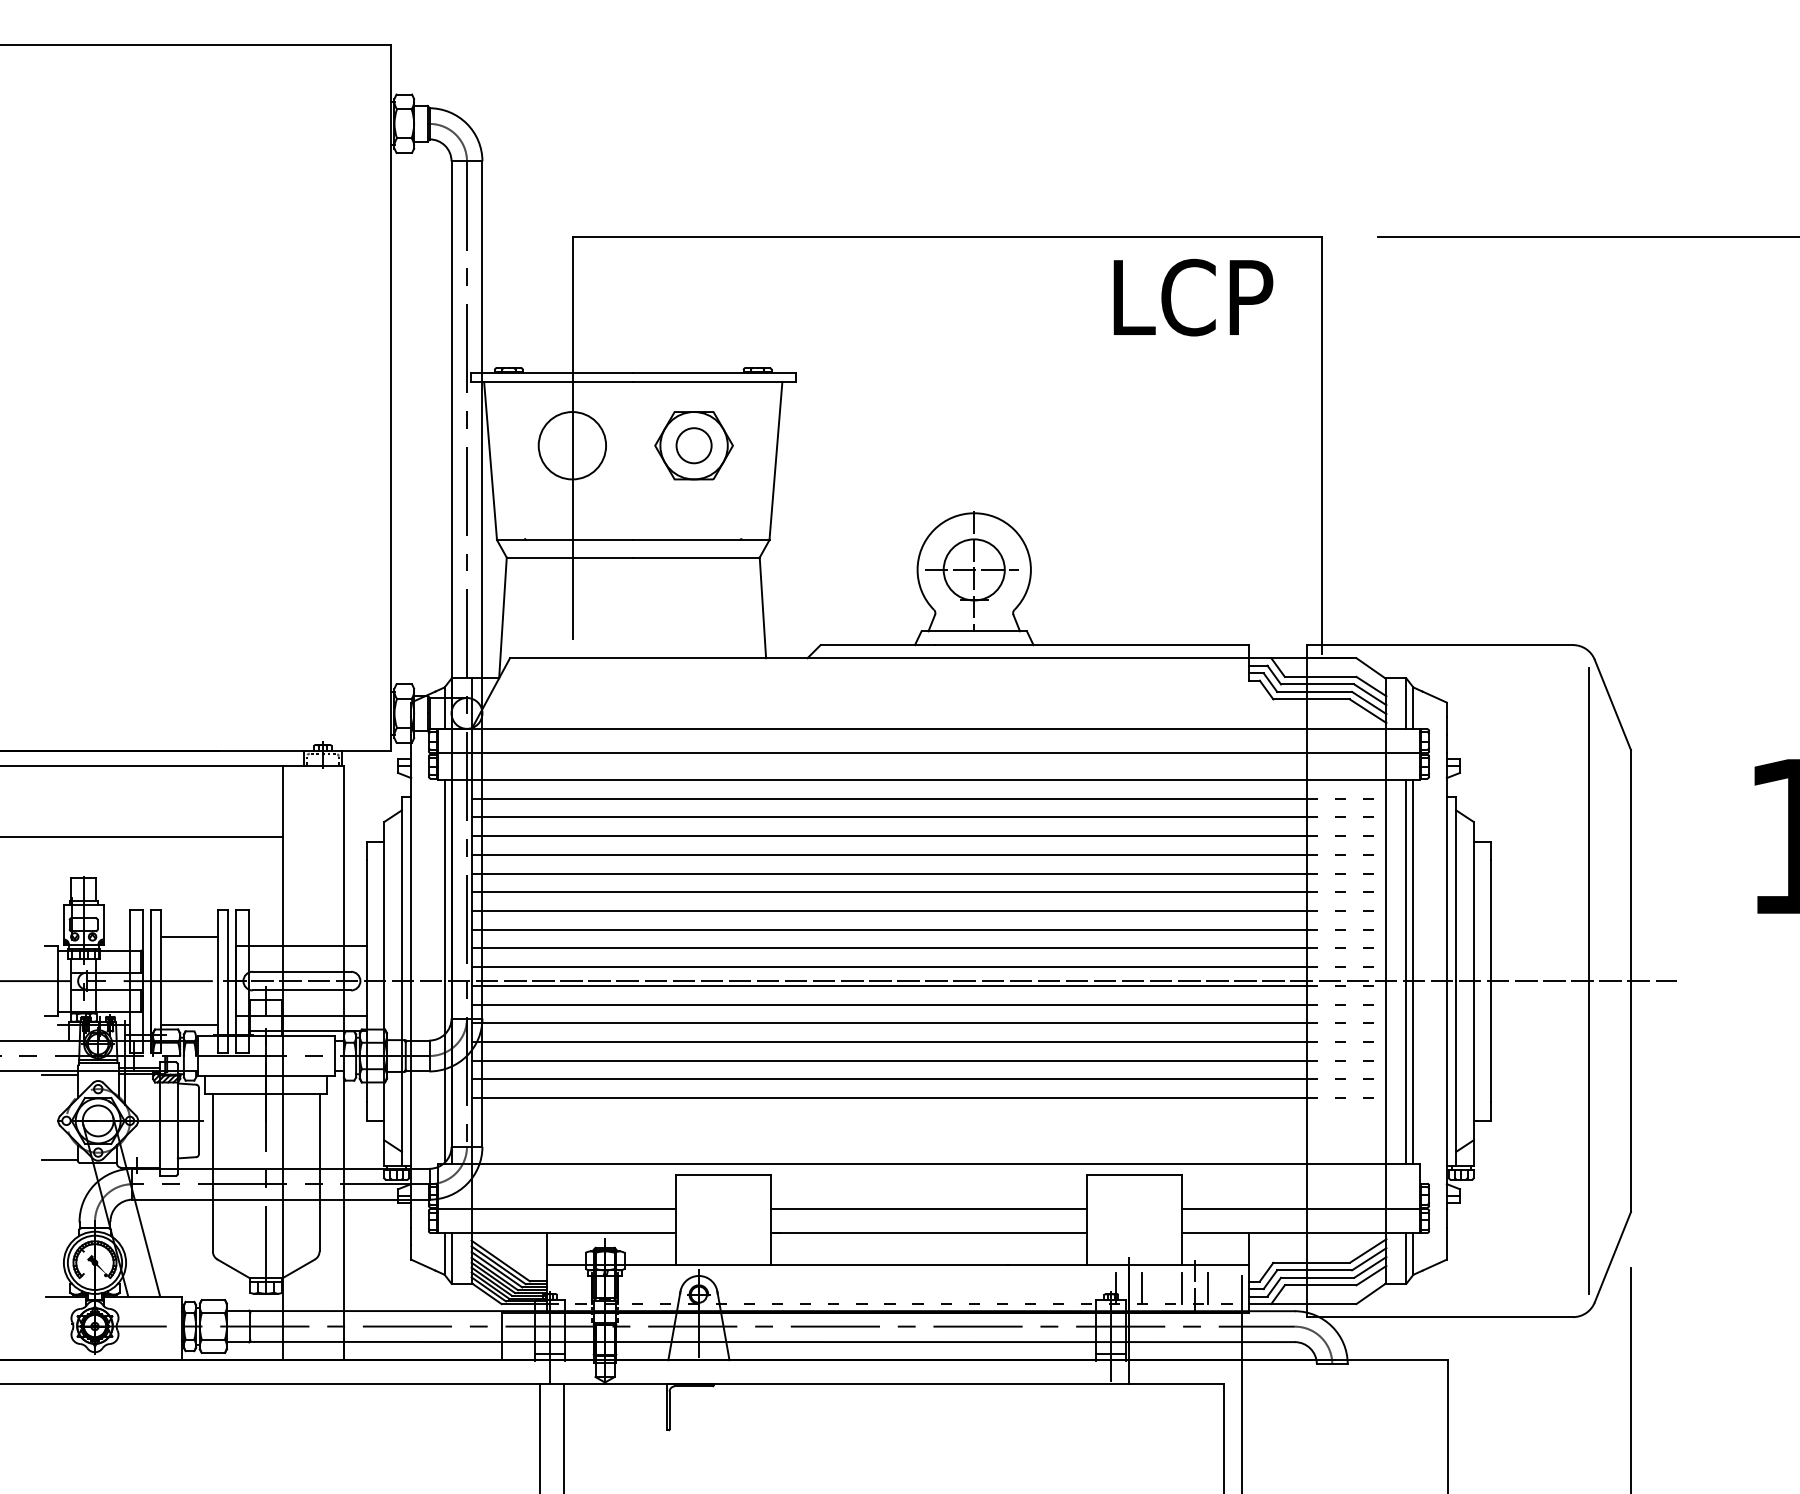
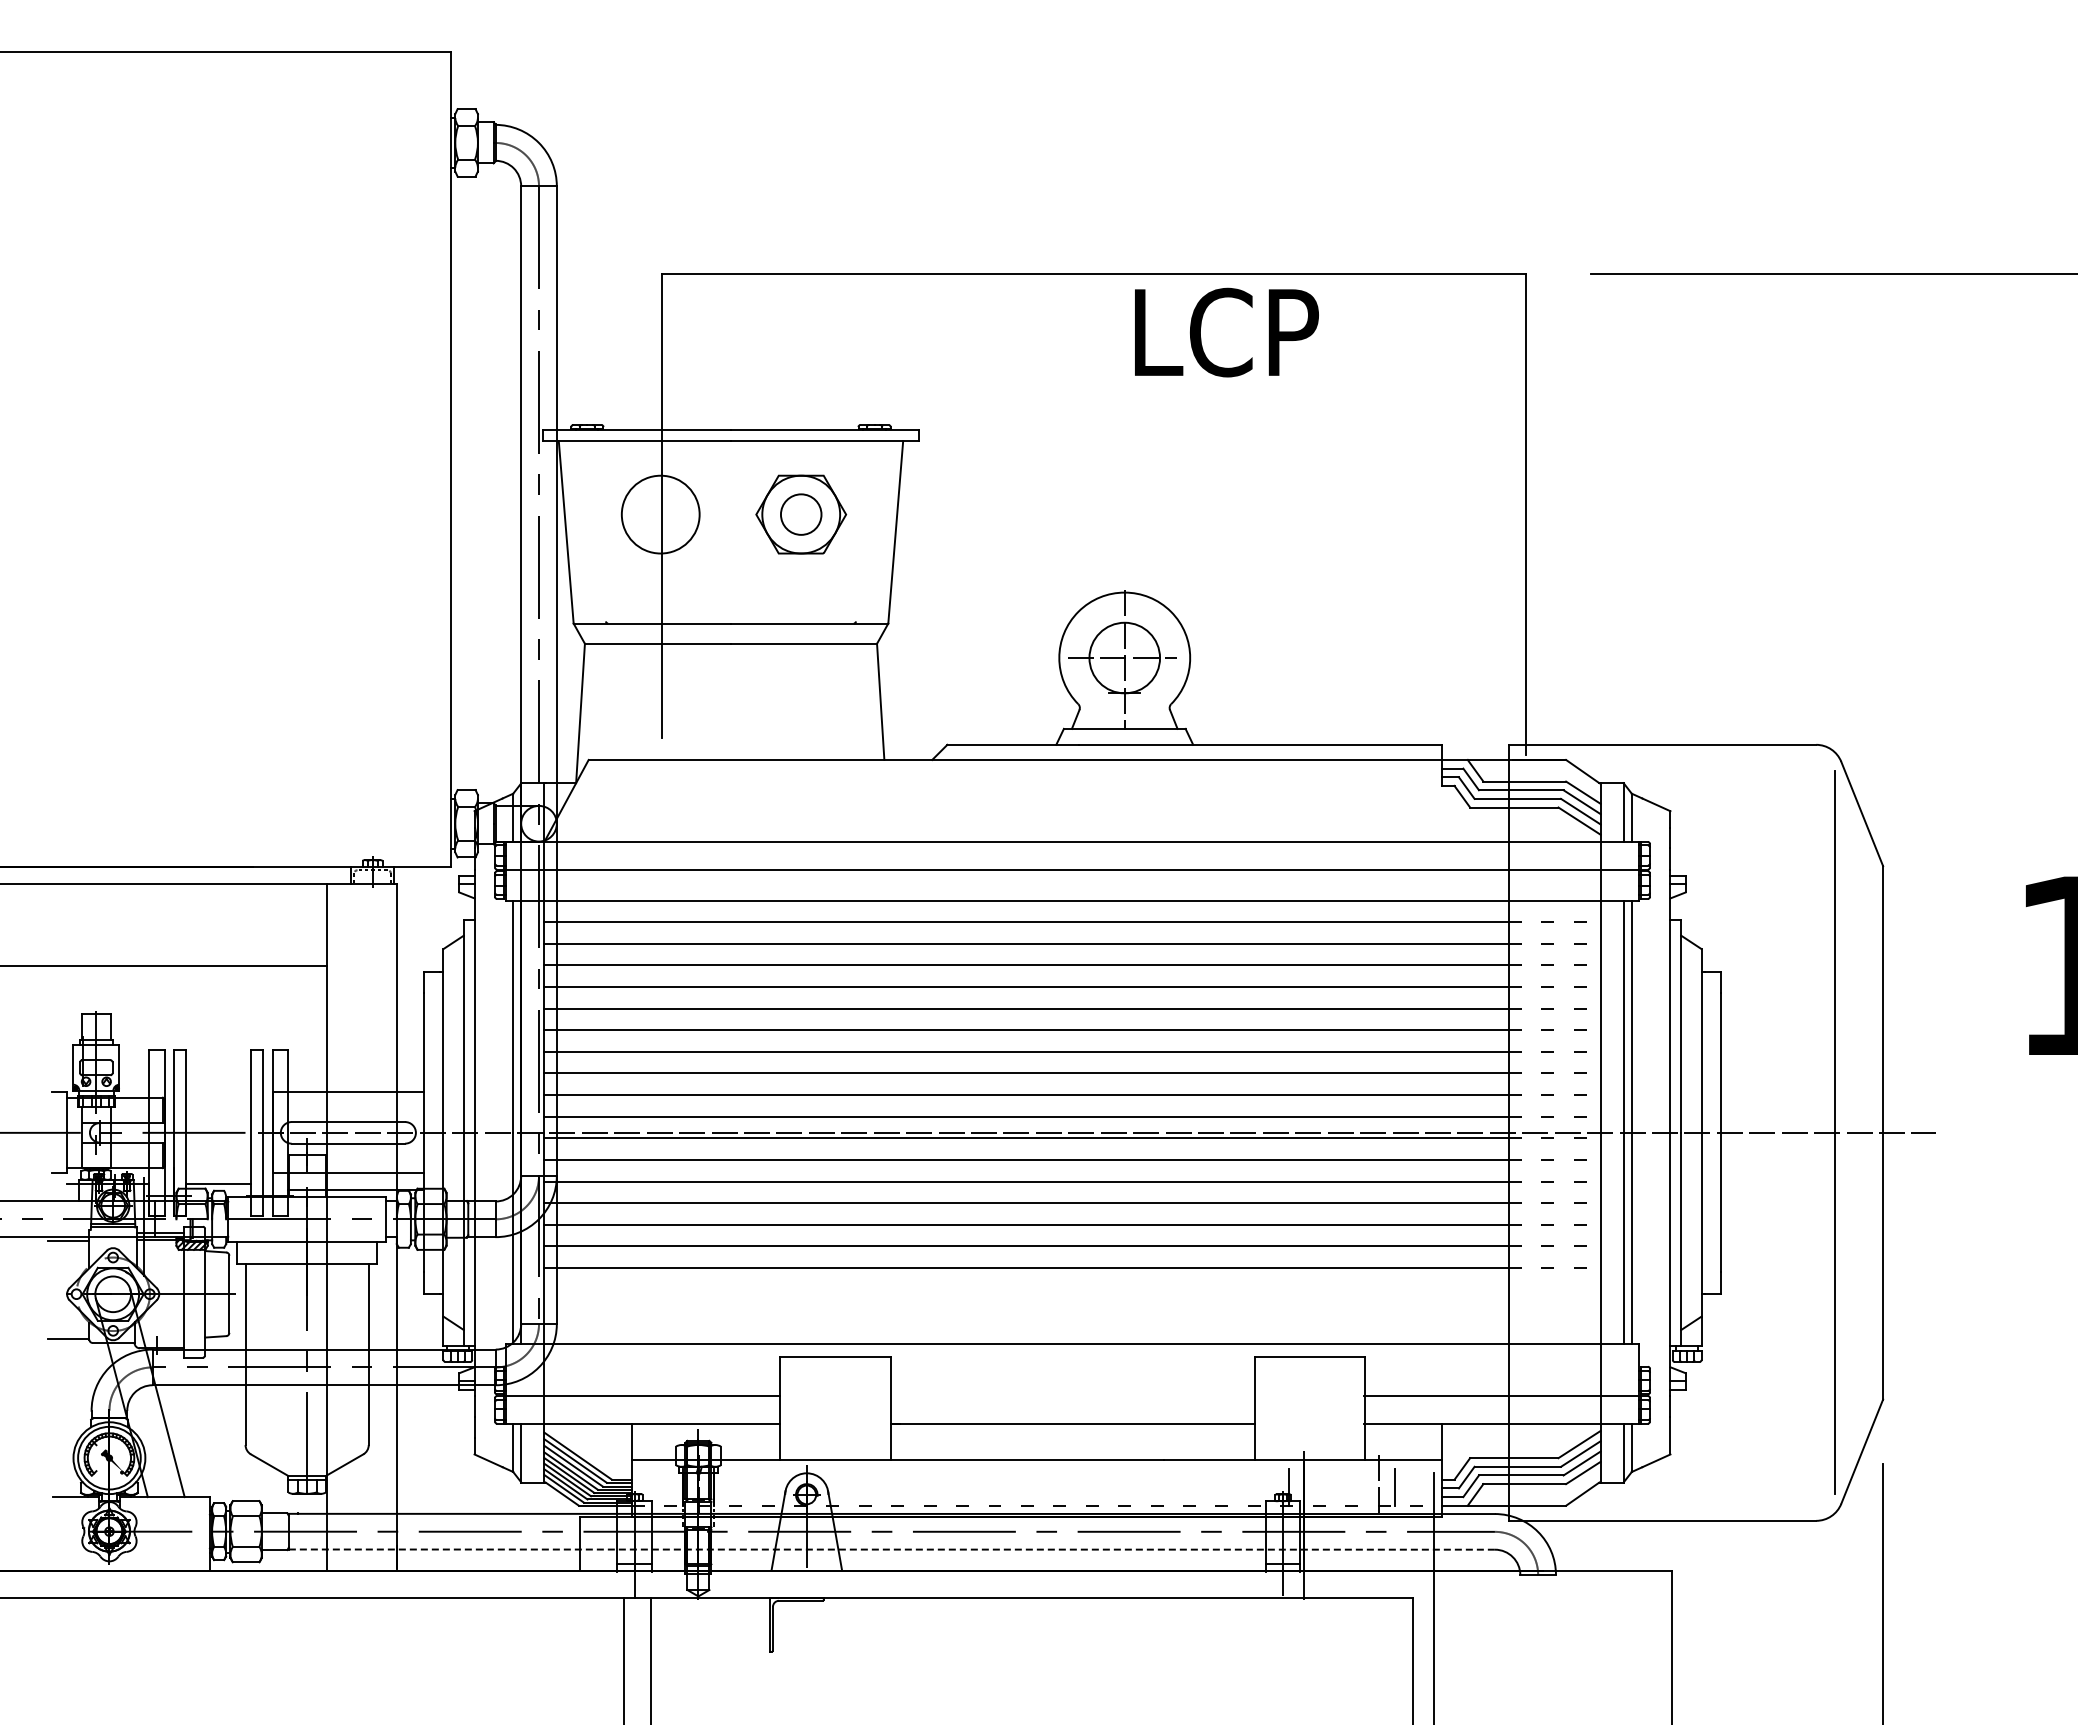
text: (1193, 297) -> (1226, 332), moved
line: (189, 937) -> (218, 1082), removed
line: (929, 1209) -> (1072, 1396), removed
line: (1142, 1288) -> (1318, 1487), removed
line: (1181, 1288) -> (1364, 1487), removed
line: (773, 1341) -> (892, 1549), solid -> dashed

